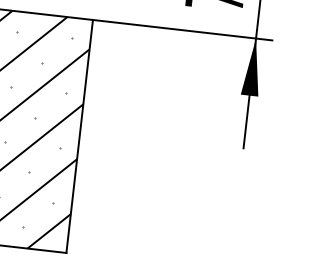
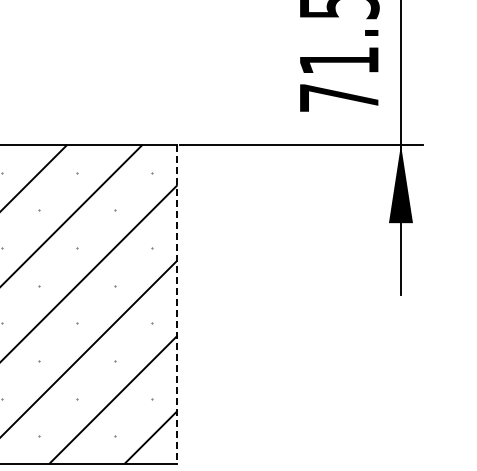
line: (79, 136) -> (177, 304), solid -> dashed

